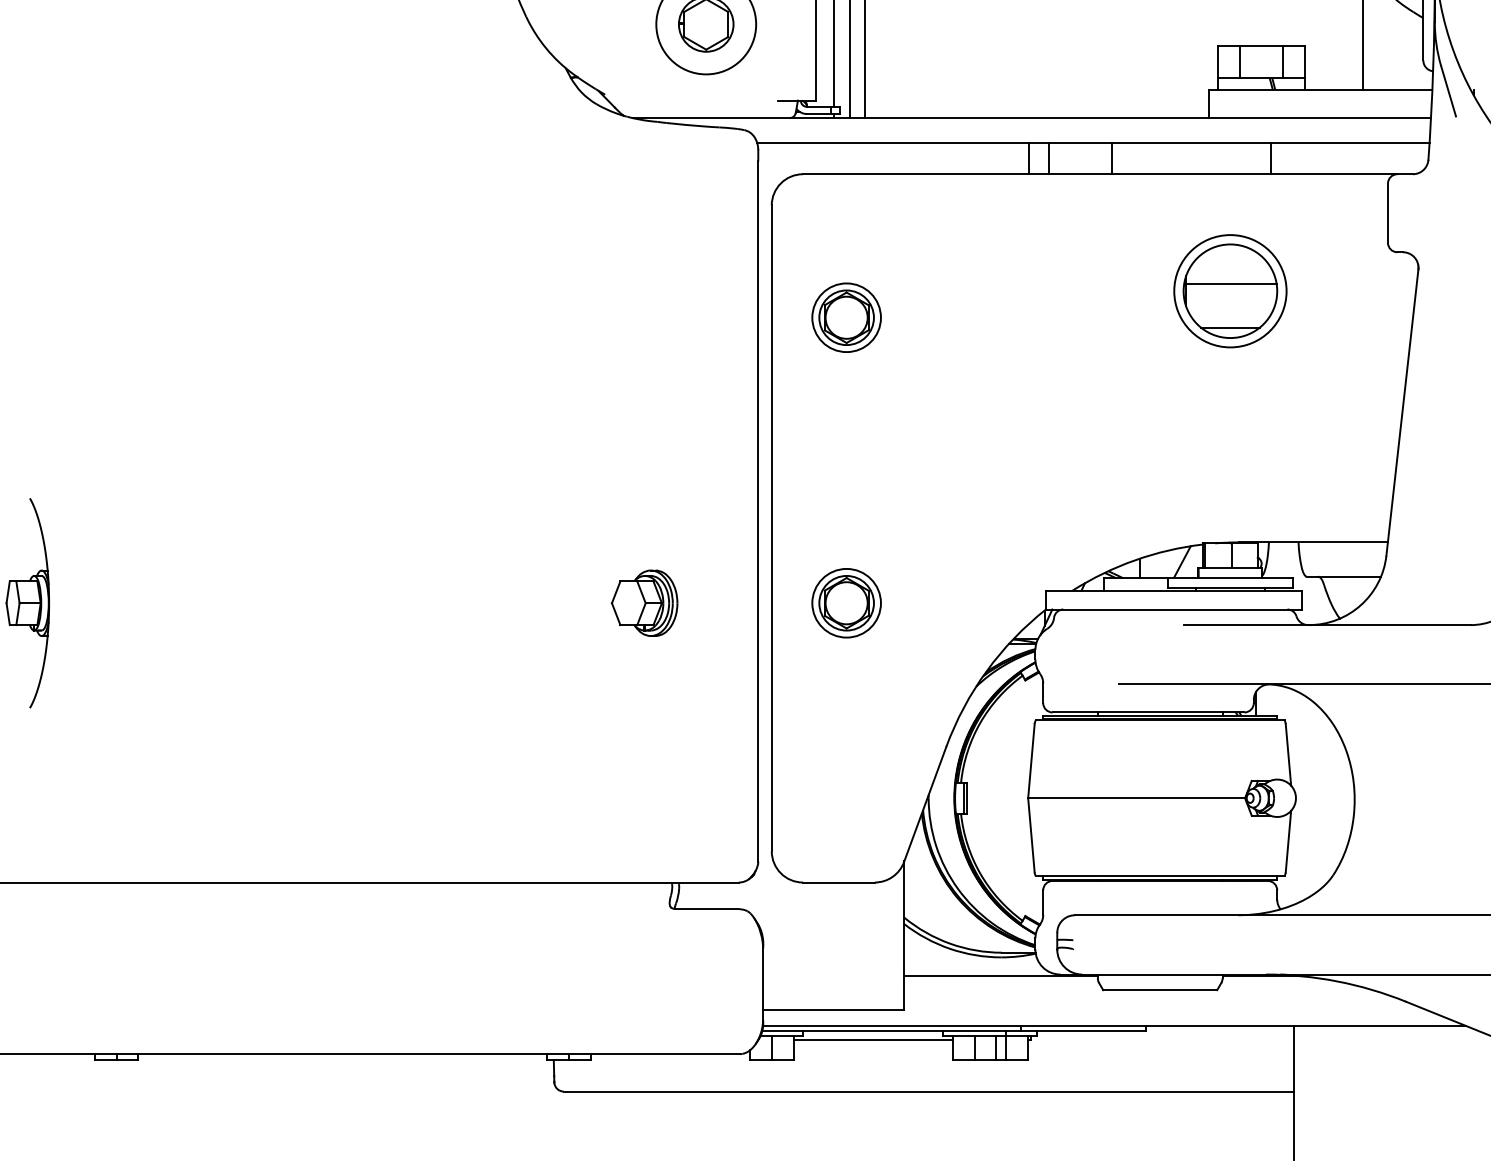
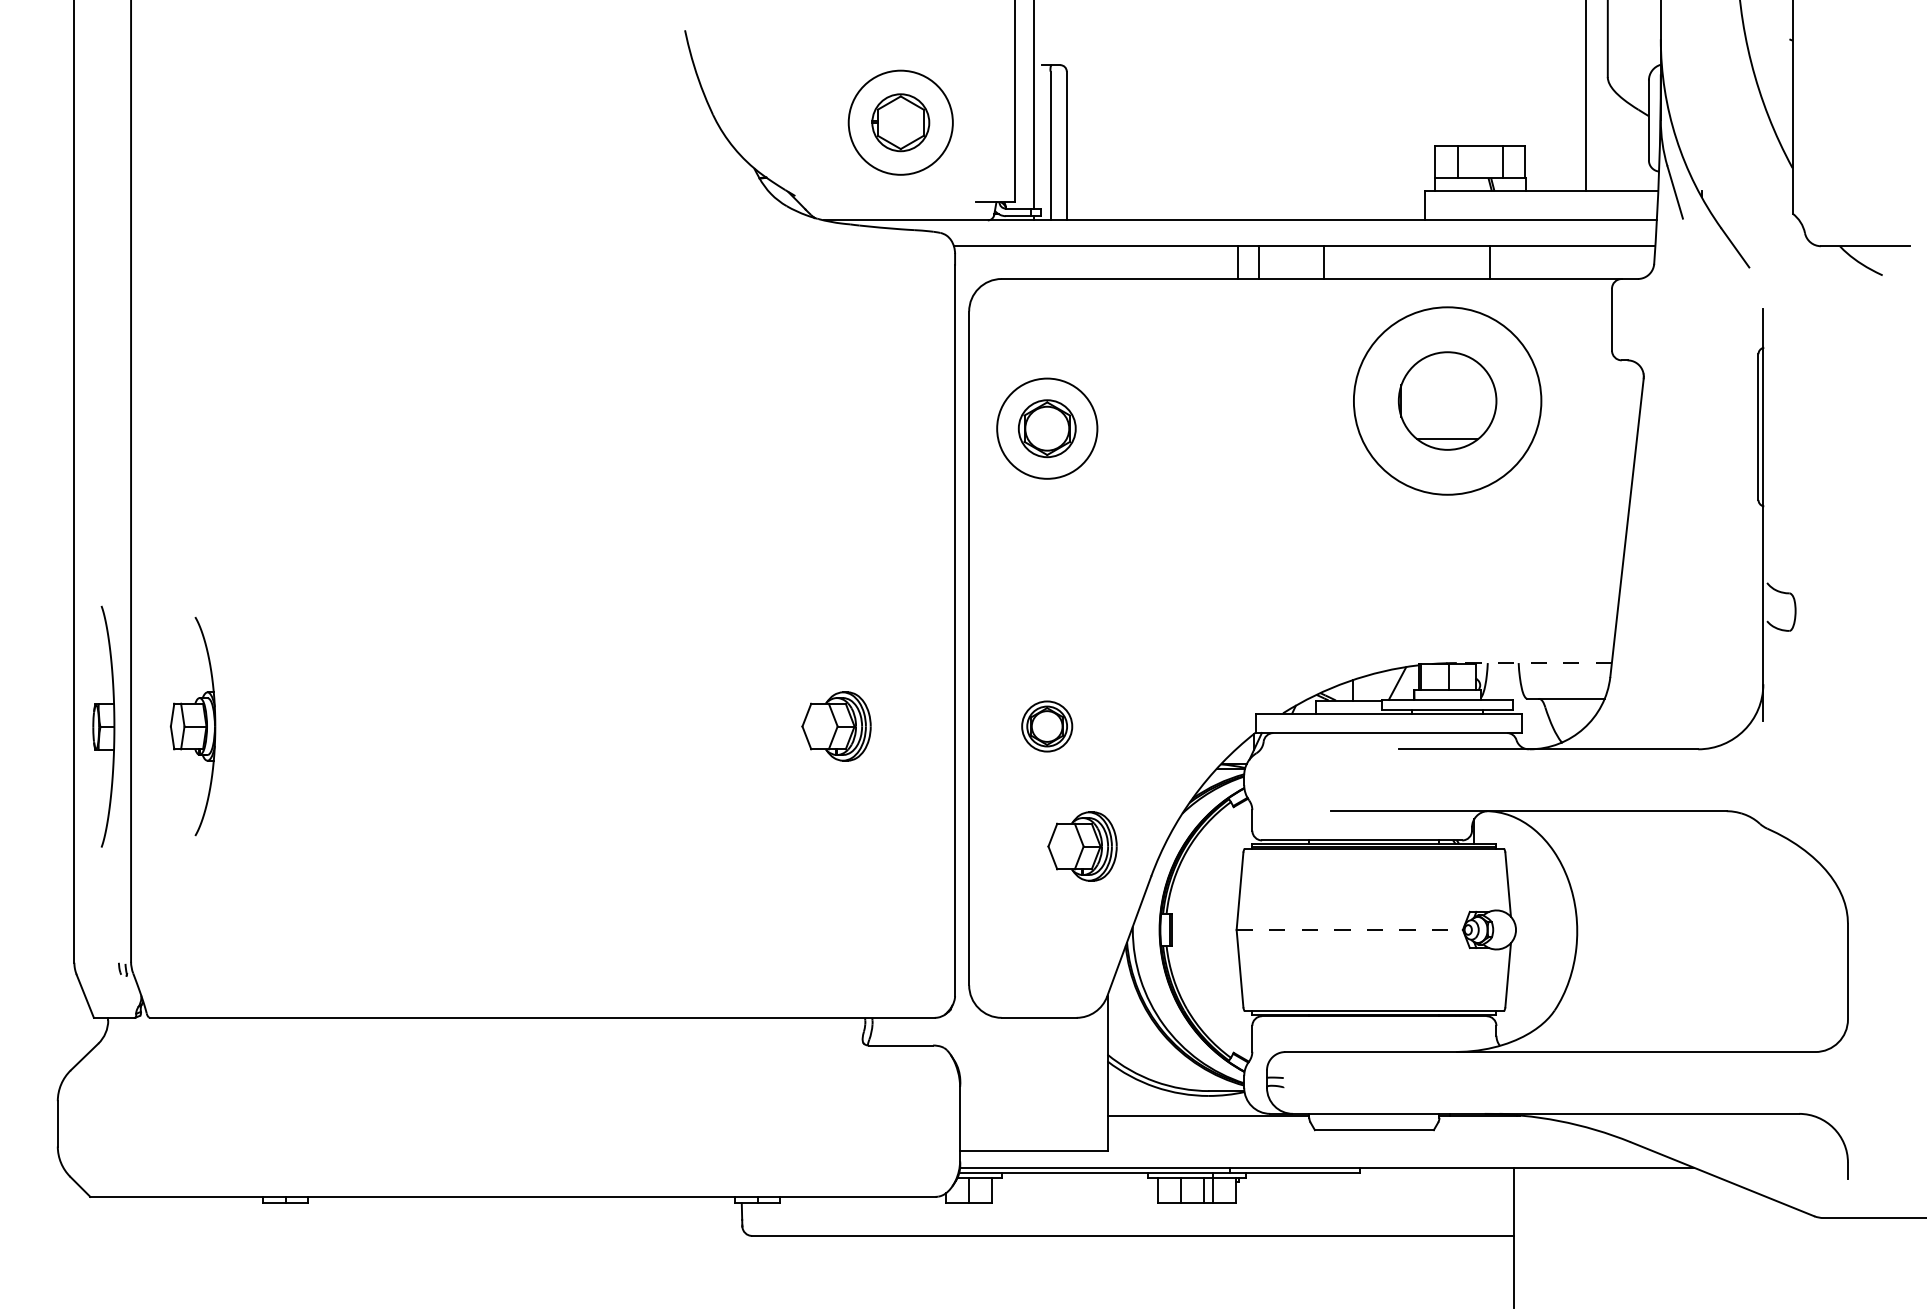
line: (1231, 284) -> (1448, 393), removed
circle: (1230, 290) -> (1447, 400), size x1.6
circle: (846, 317) -> (1047, 428), size x1.4
line: (1313, 542) -> (1534, 663), solid -> dashed
part: (845, 603) -> (1046, 726), size x0.7
part: (880, 718) -> (1082, 846), added
line: (1137, 797) -> (1350, 929), solid -> dashed
line: (872, 1040) -> (1074, 1182), removed

